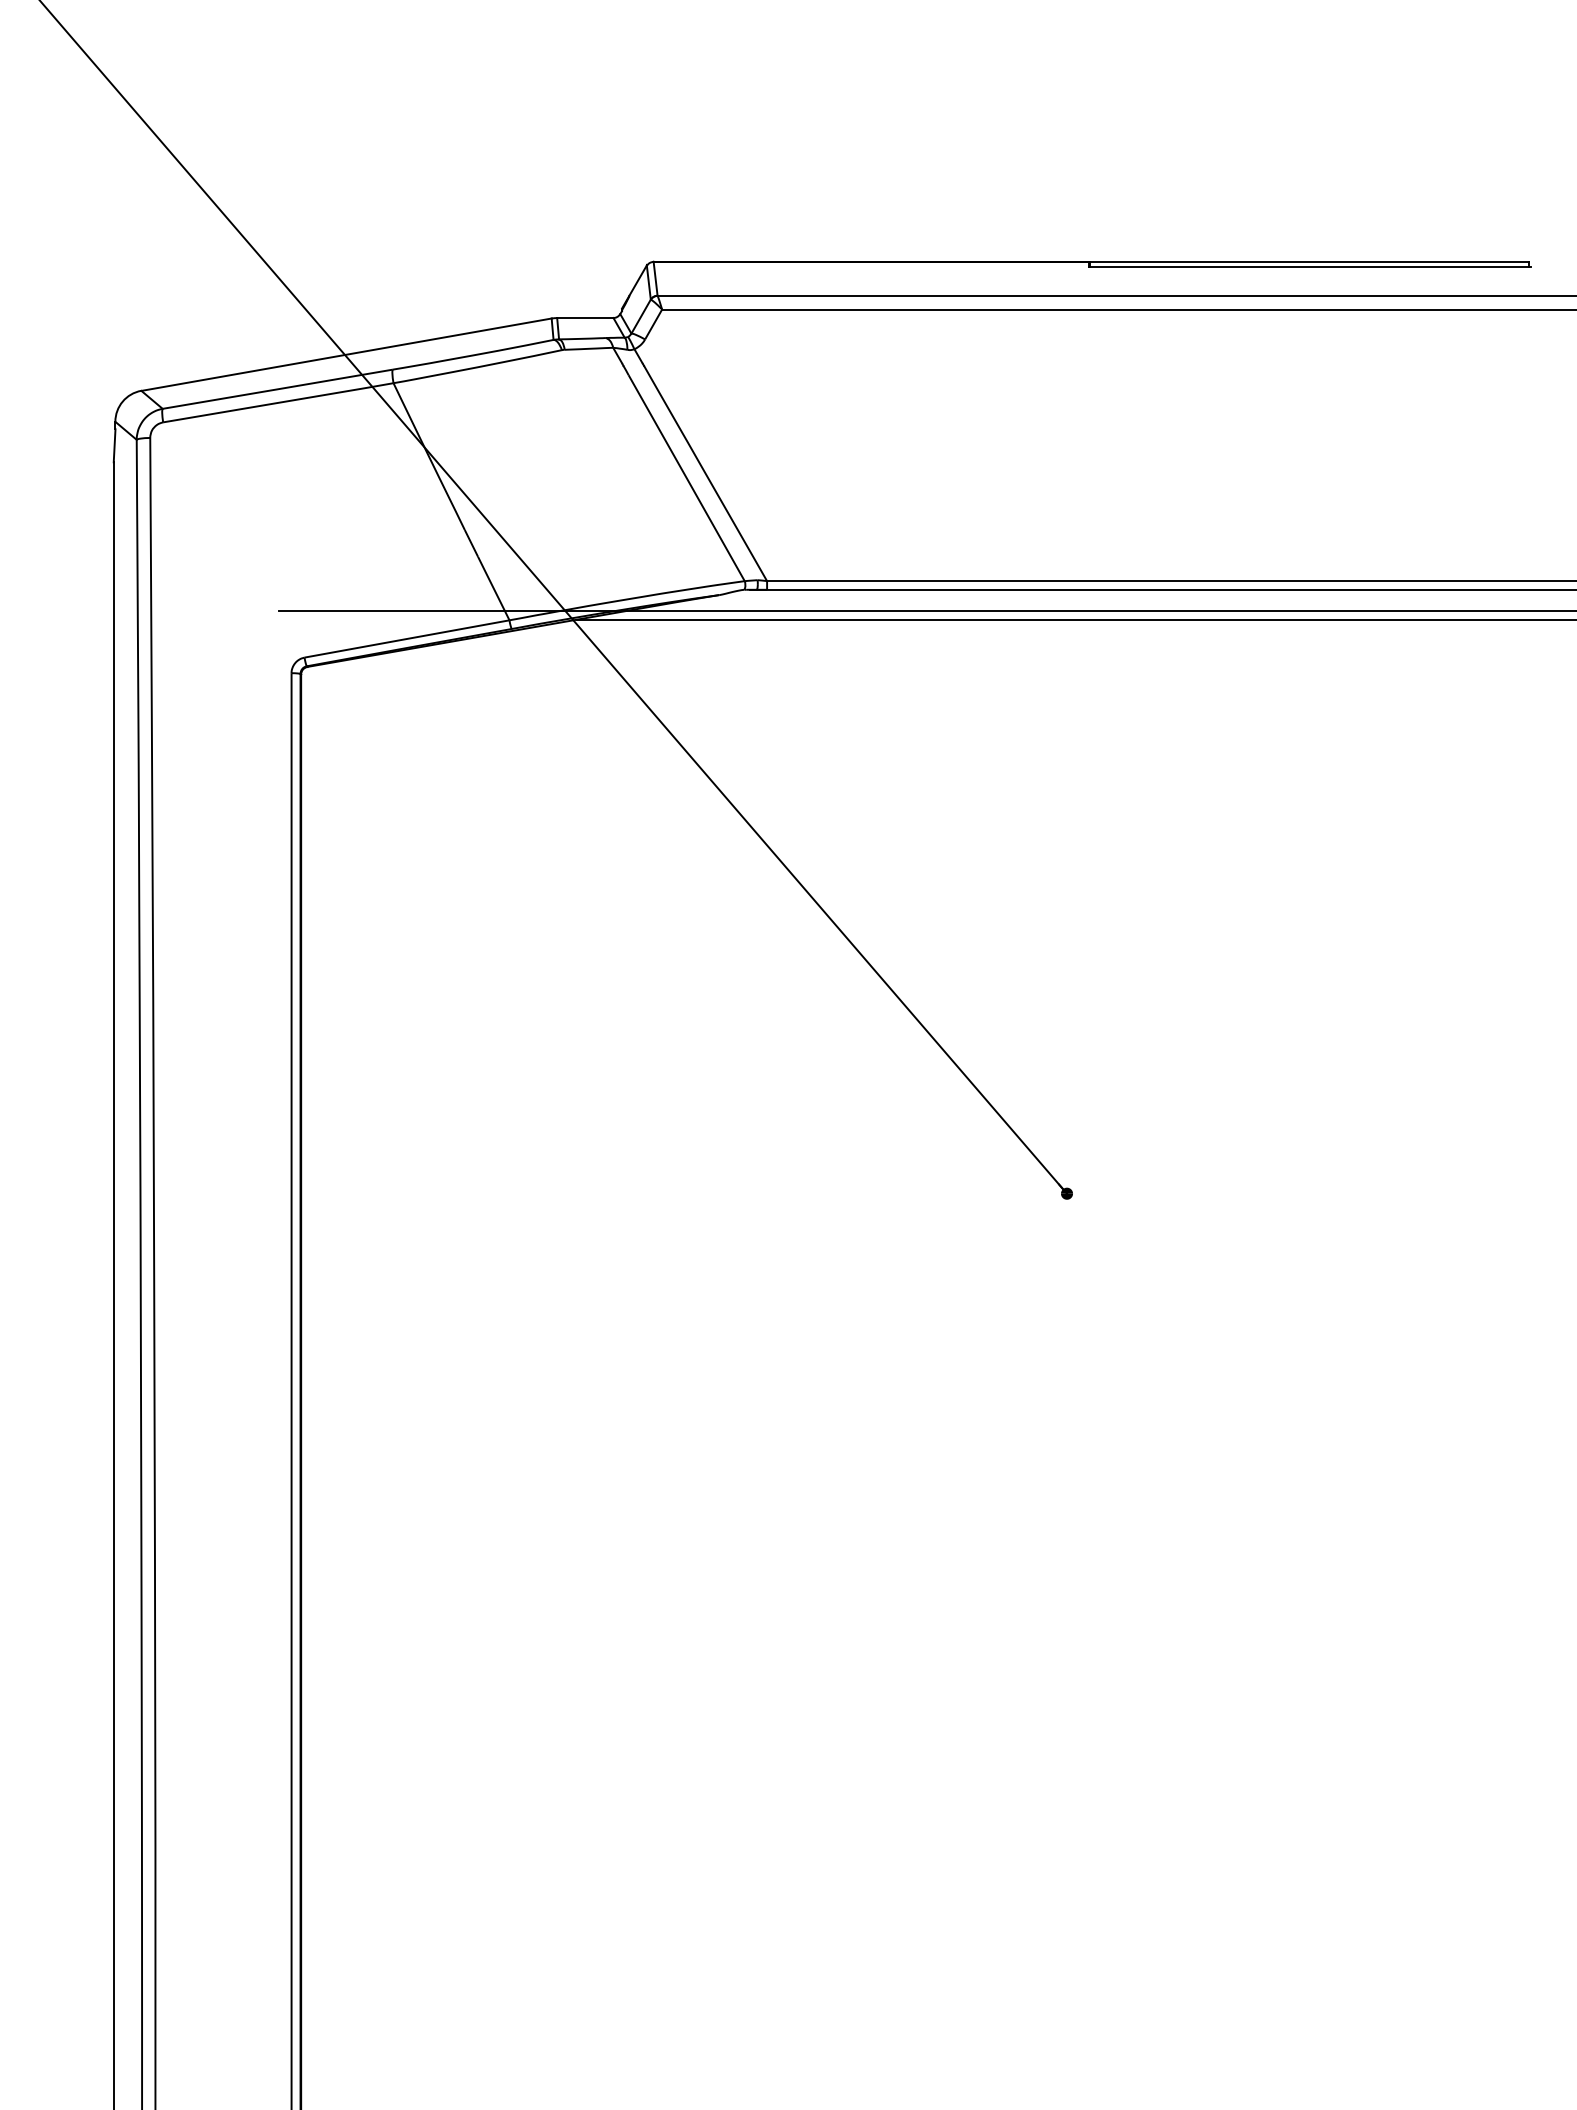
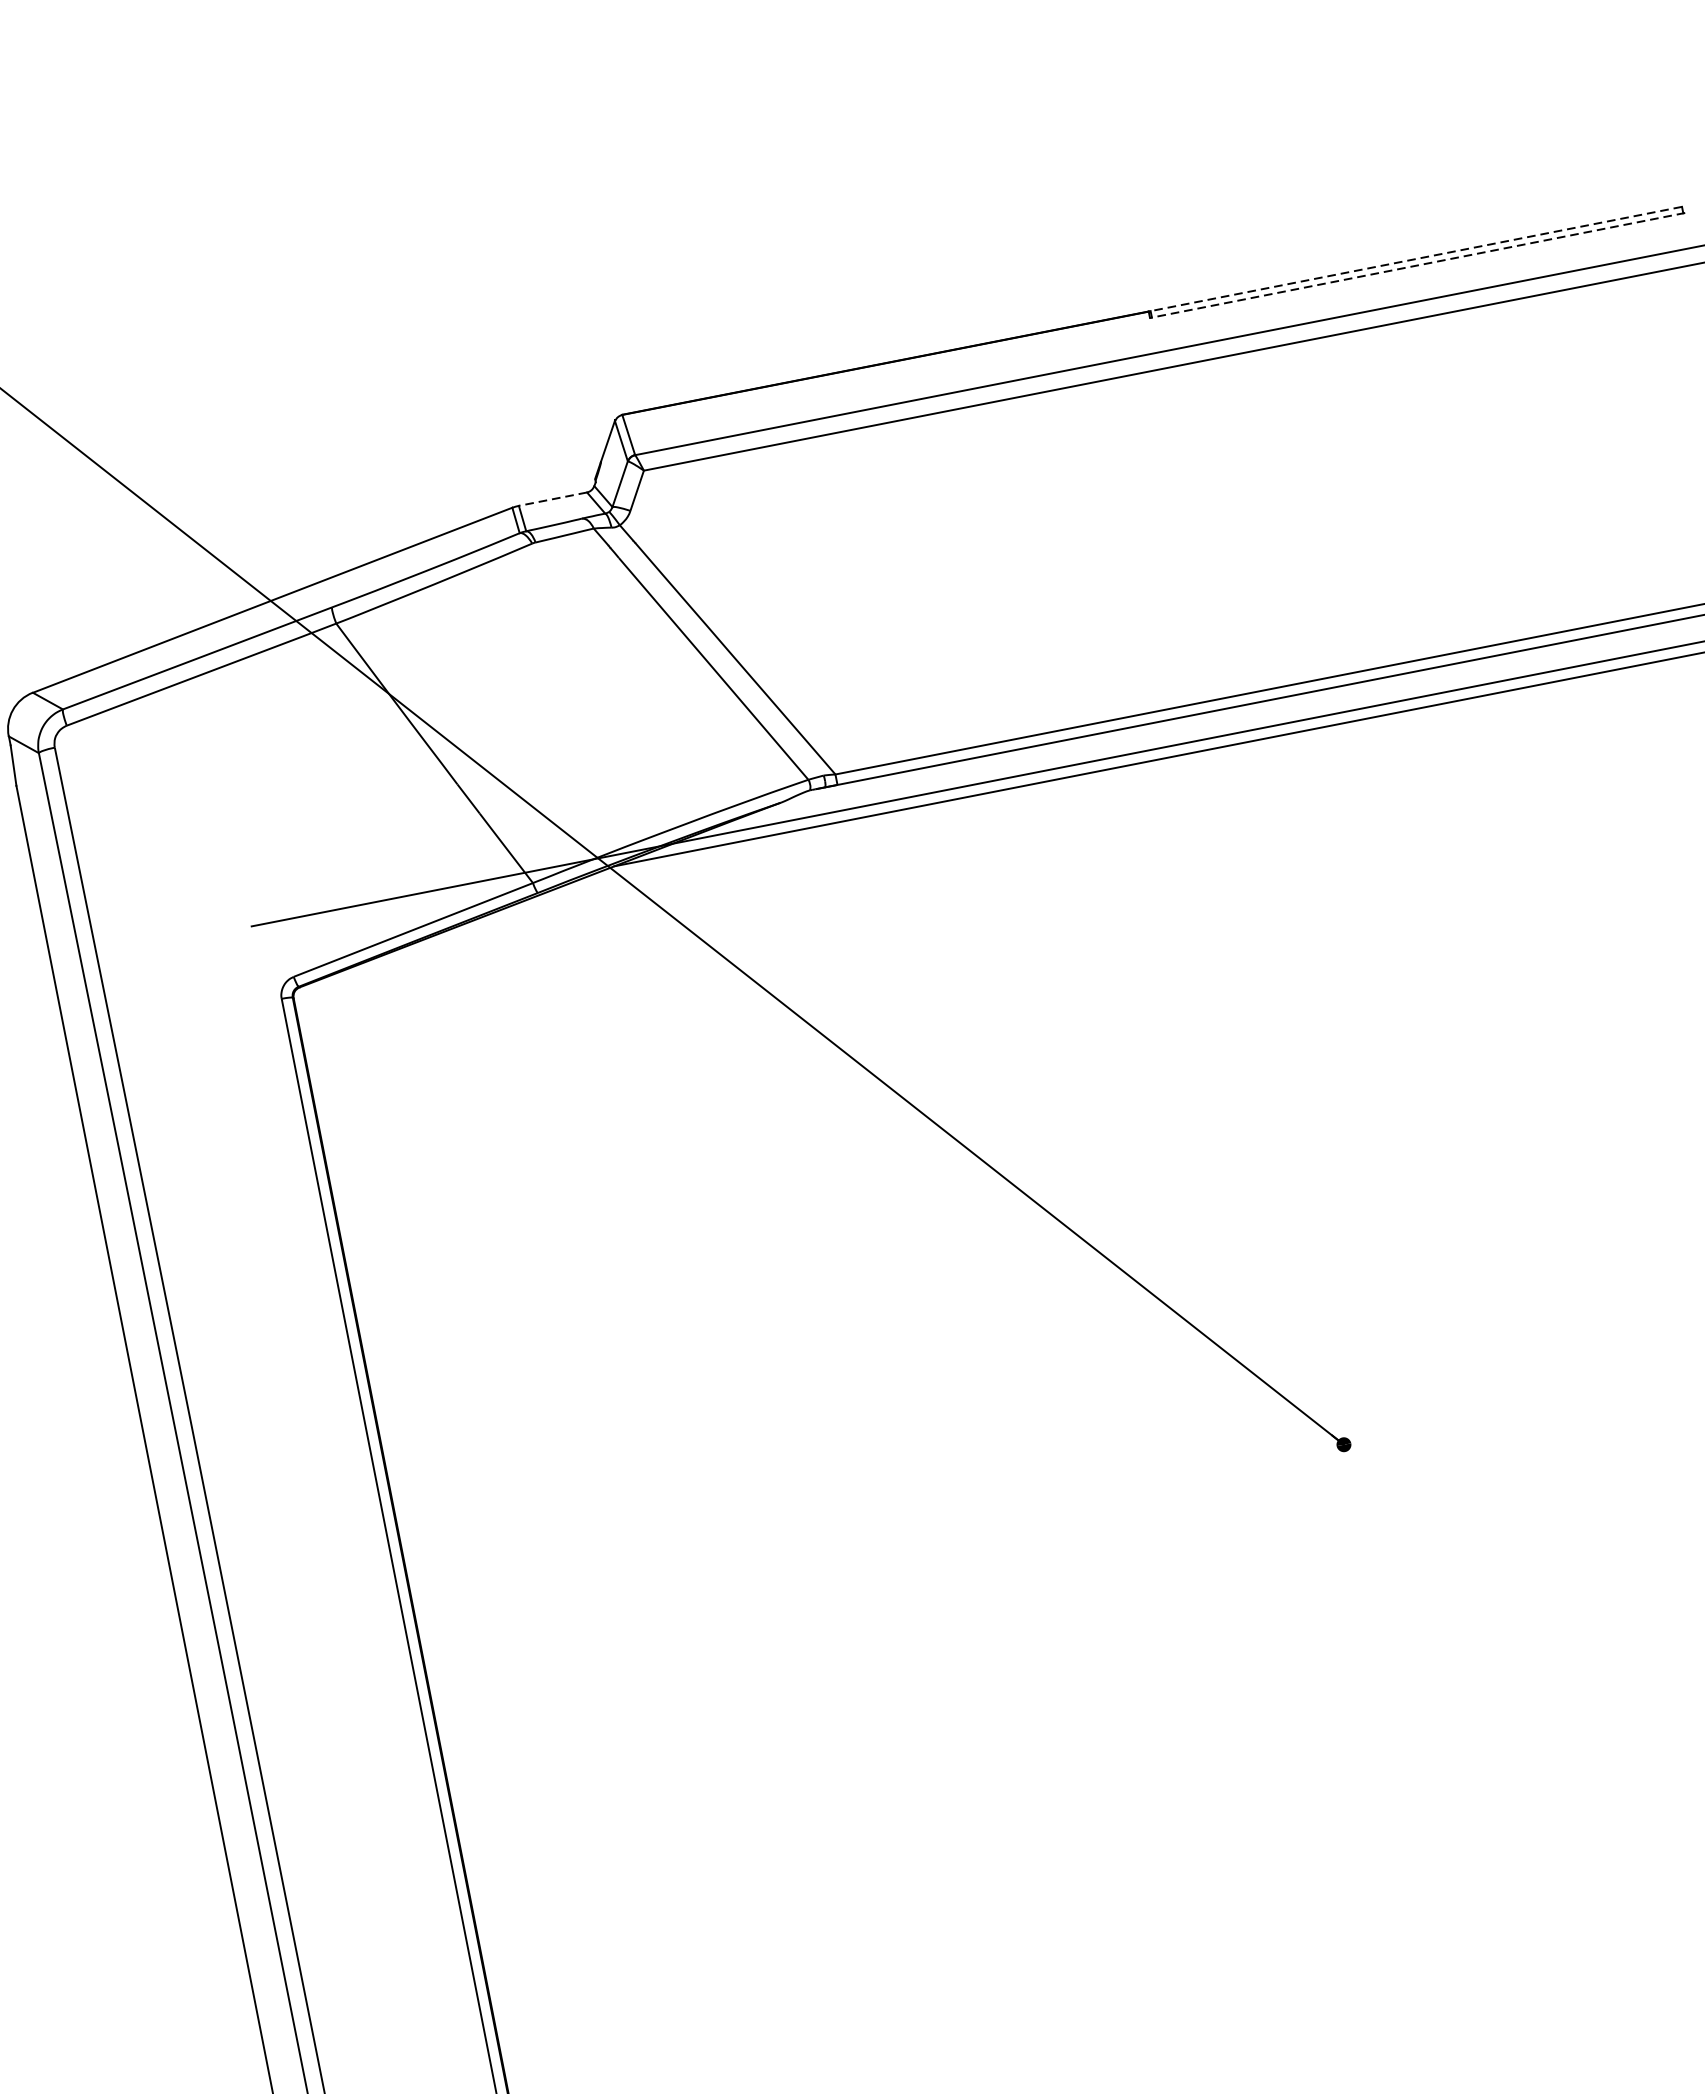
line: (1309, 261) -> (1416, 258), solid -> dashed
line: (1309, 267) -> (1417, 266), solid -> dashed
line: (584, 318) -> (552, 499), solid -> dashed

